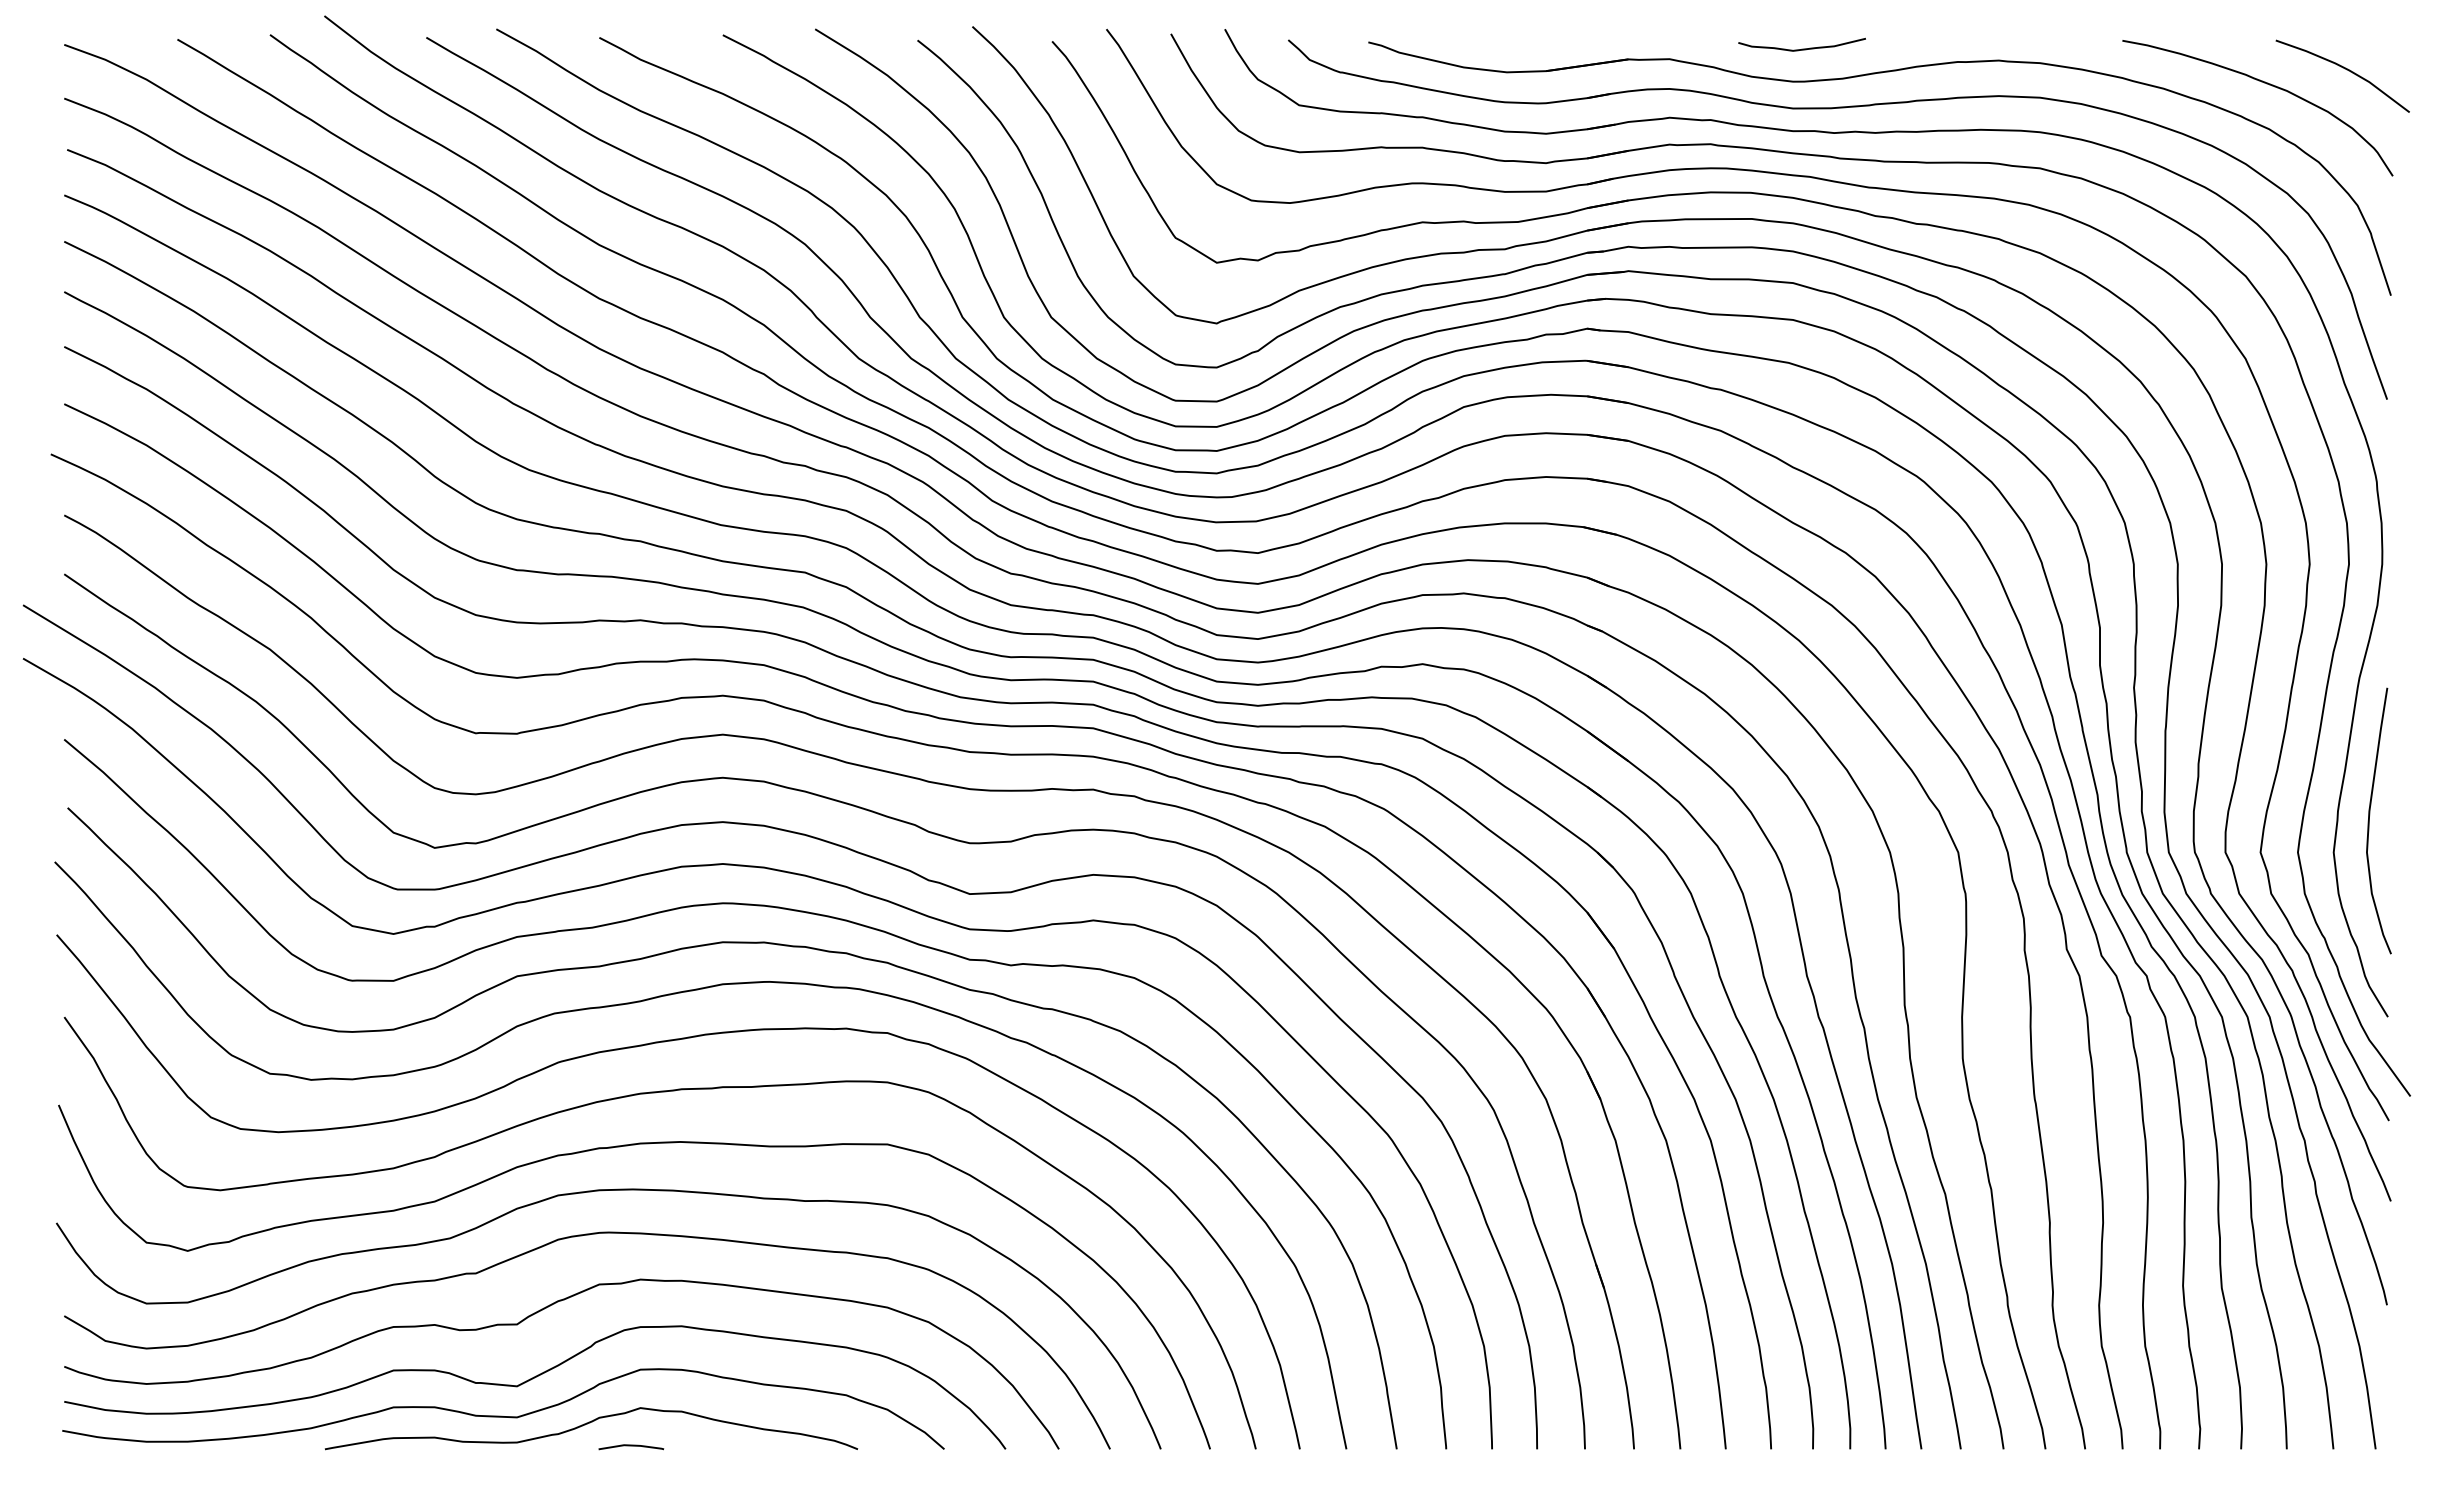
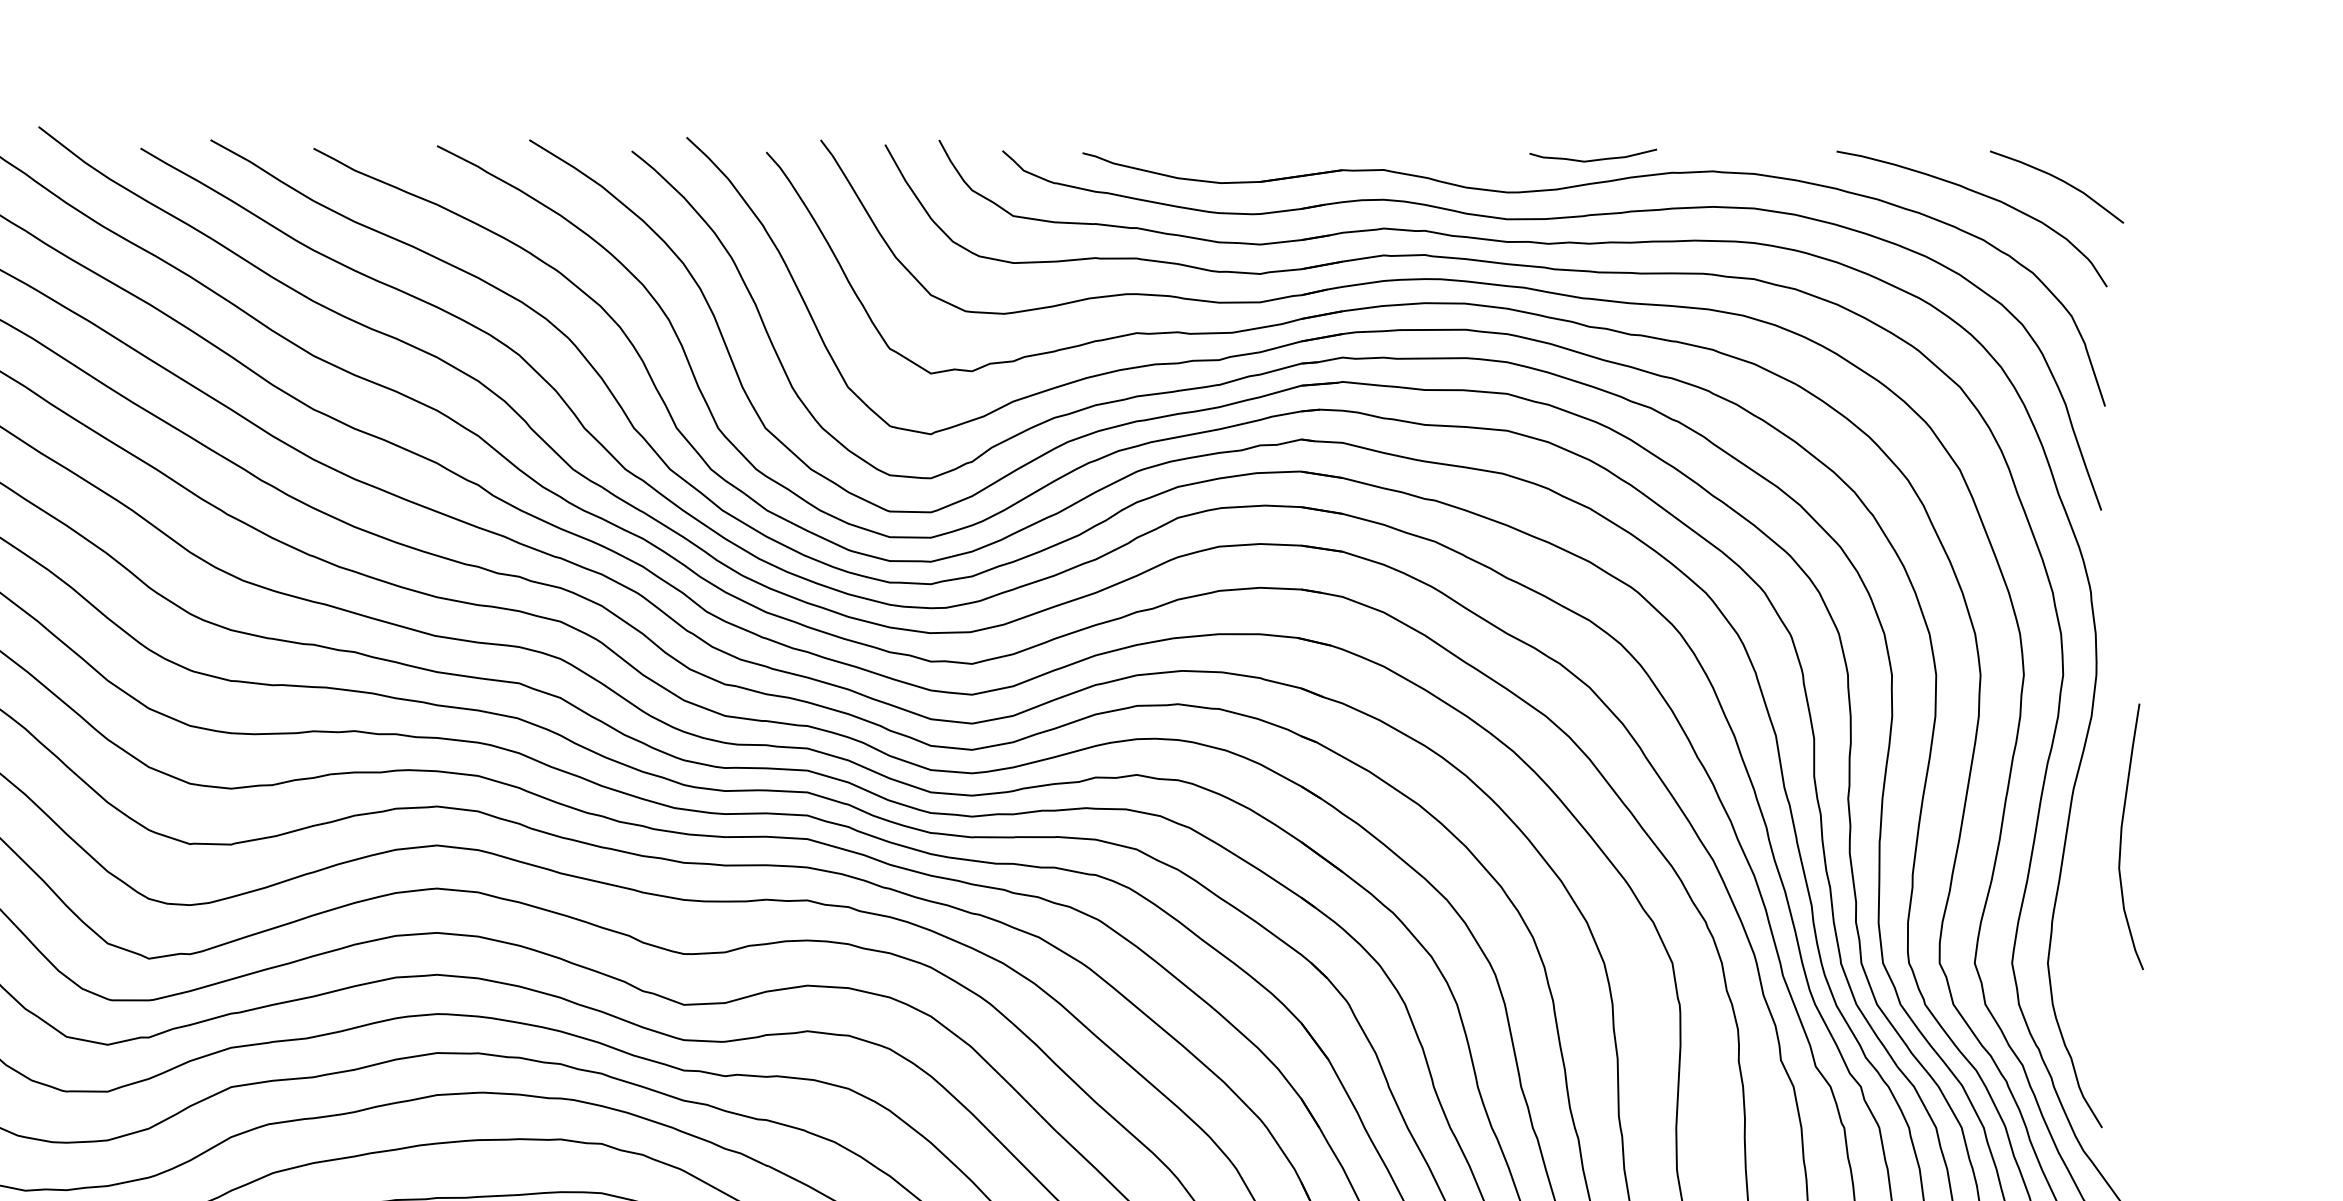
curve: (1801, 48) -> (1592, 159), moved
curve: (2369, 820) -> (2121, 836), moved

